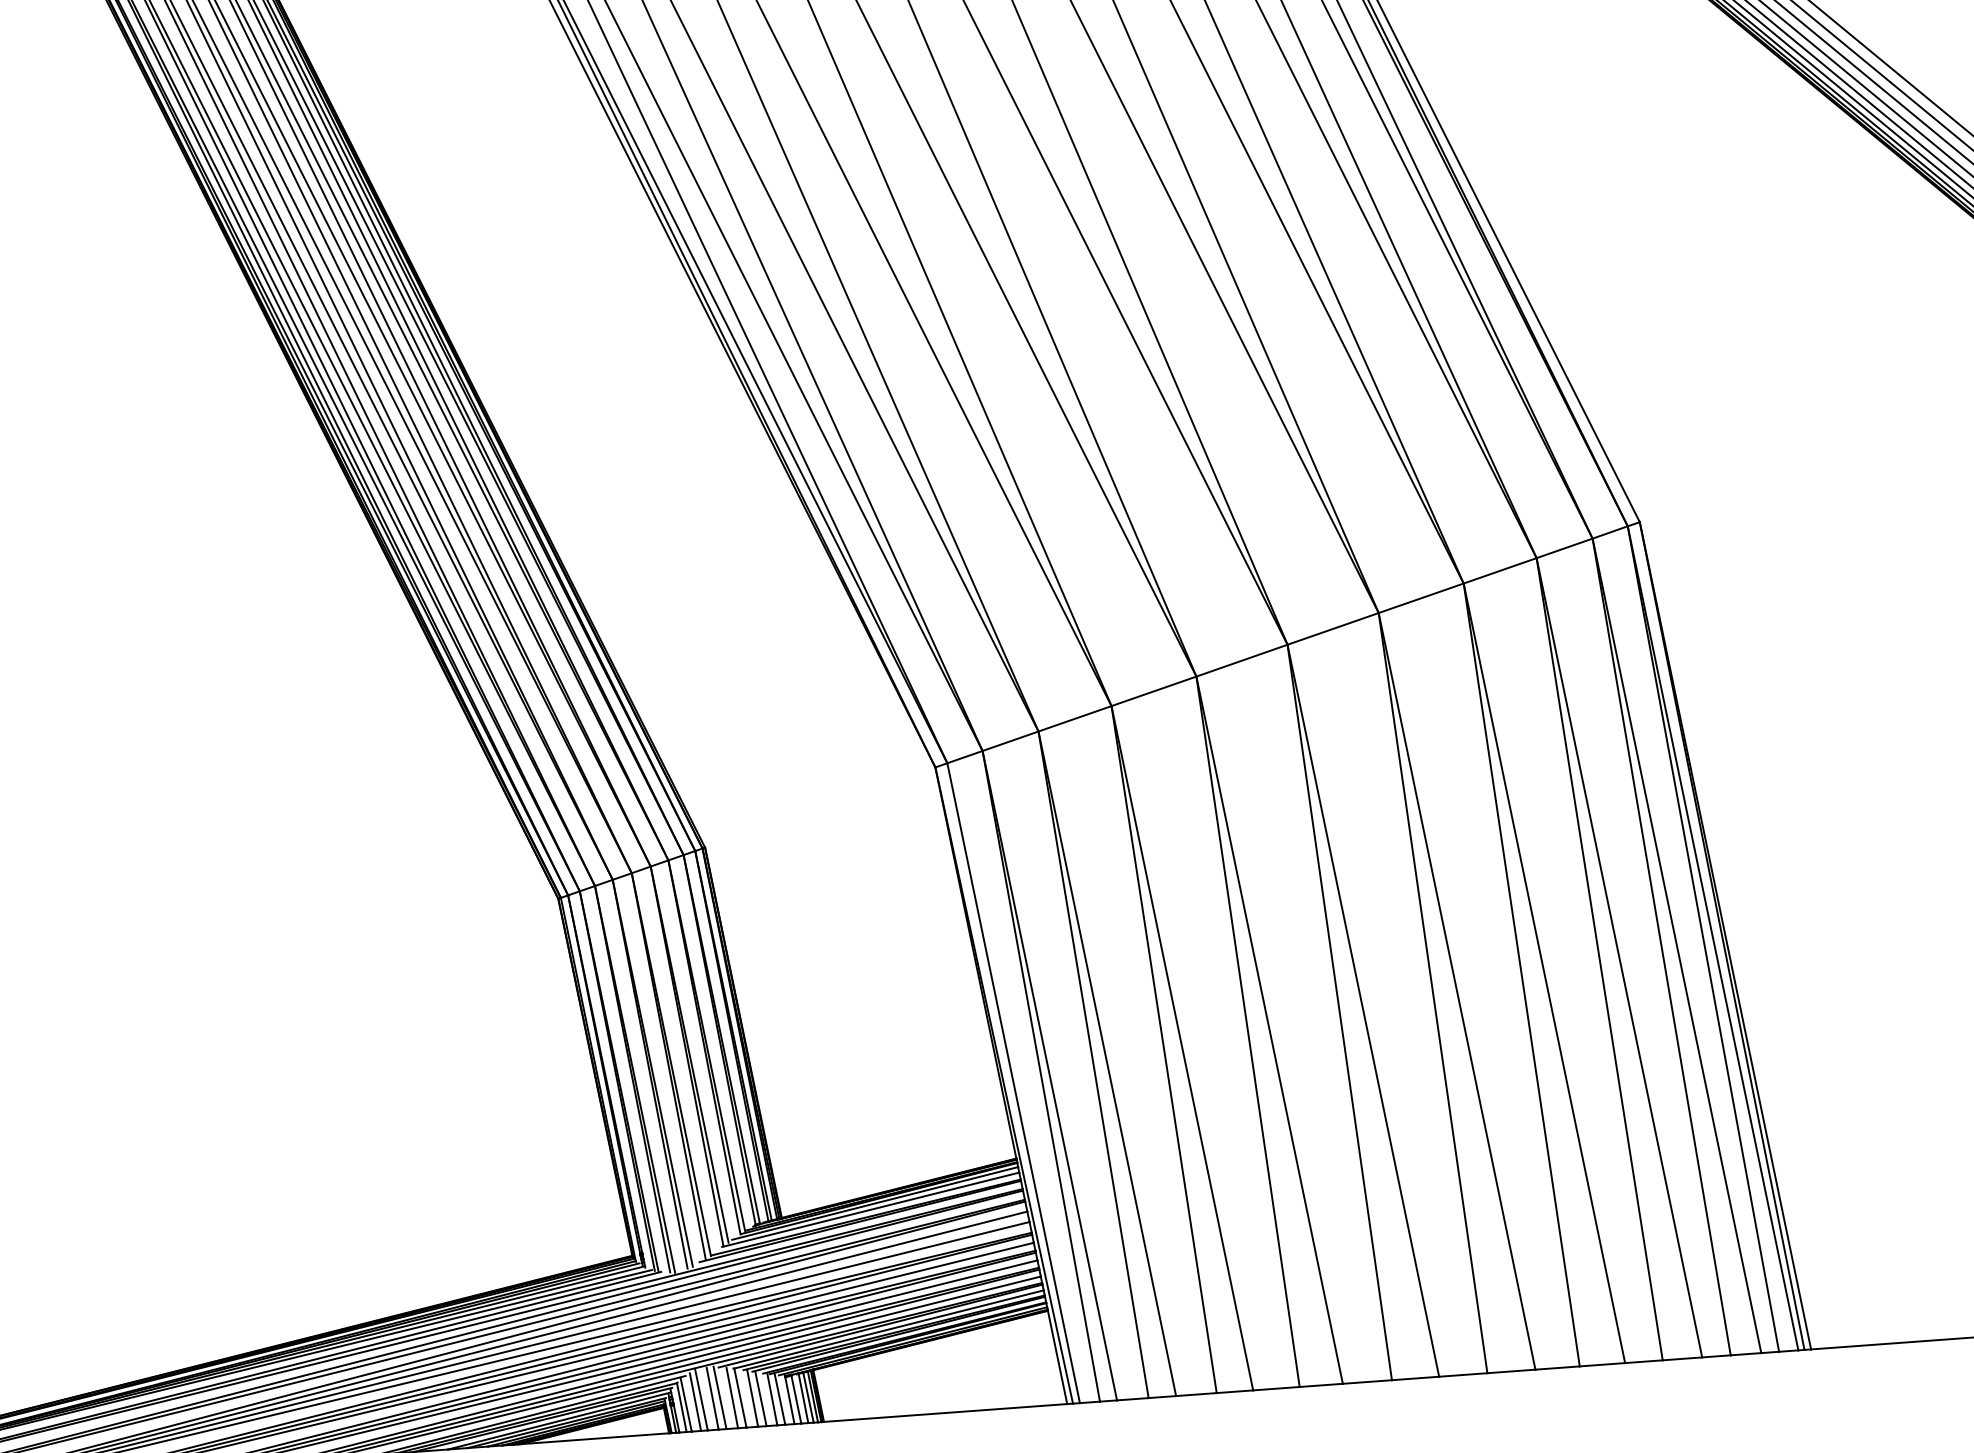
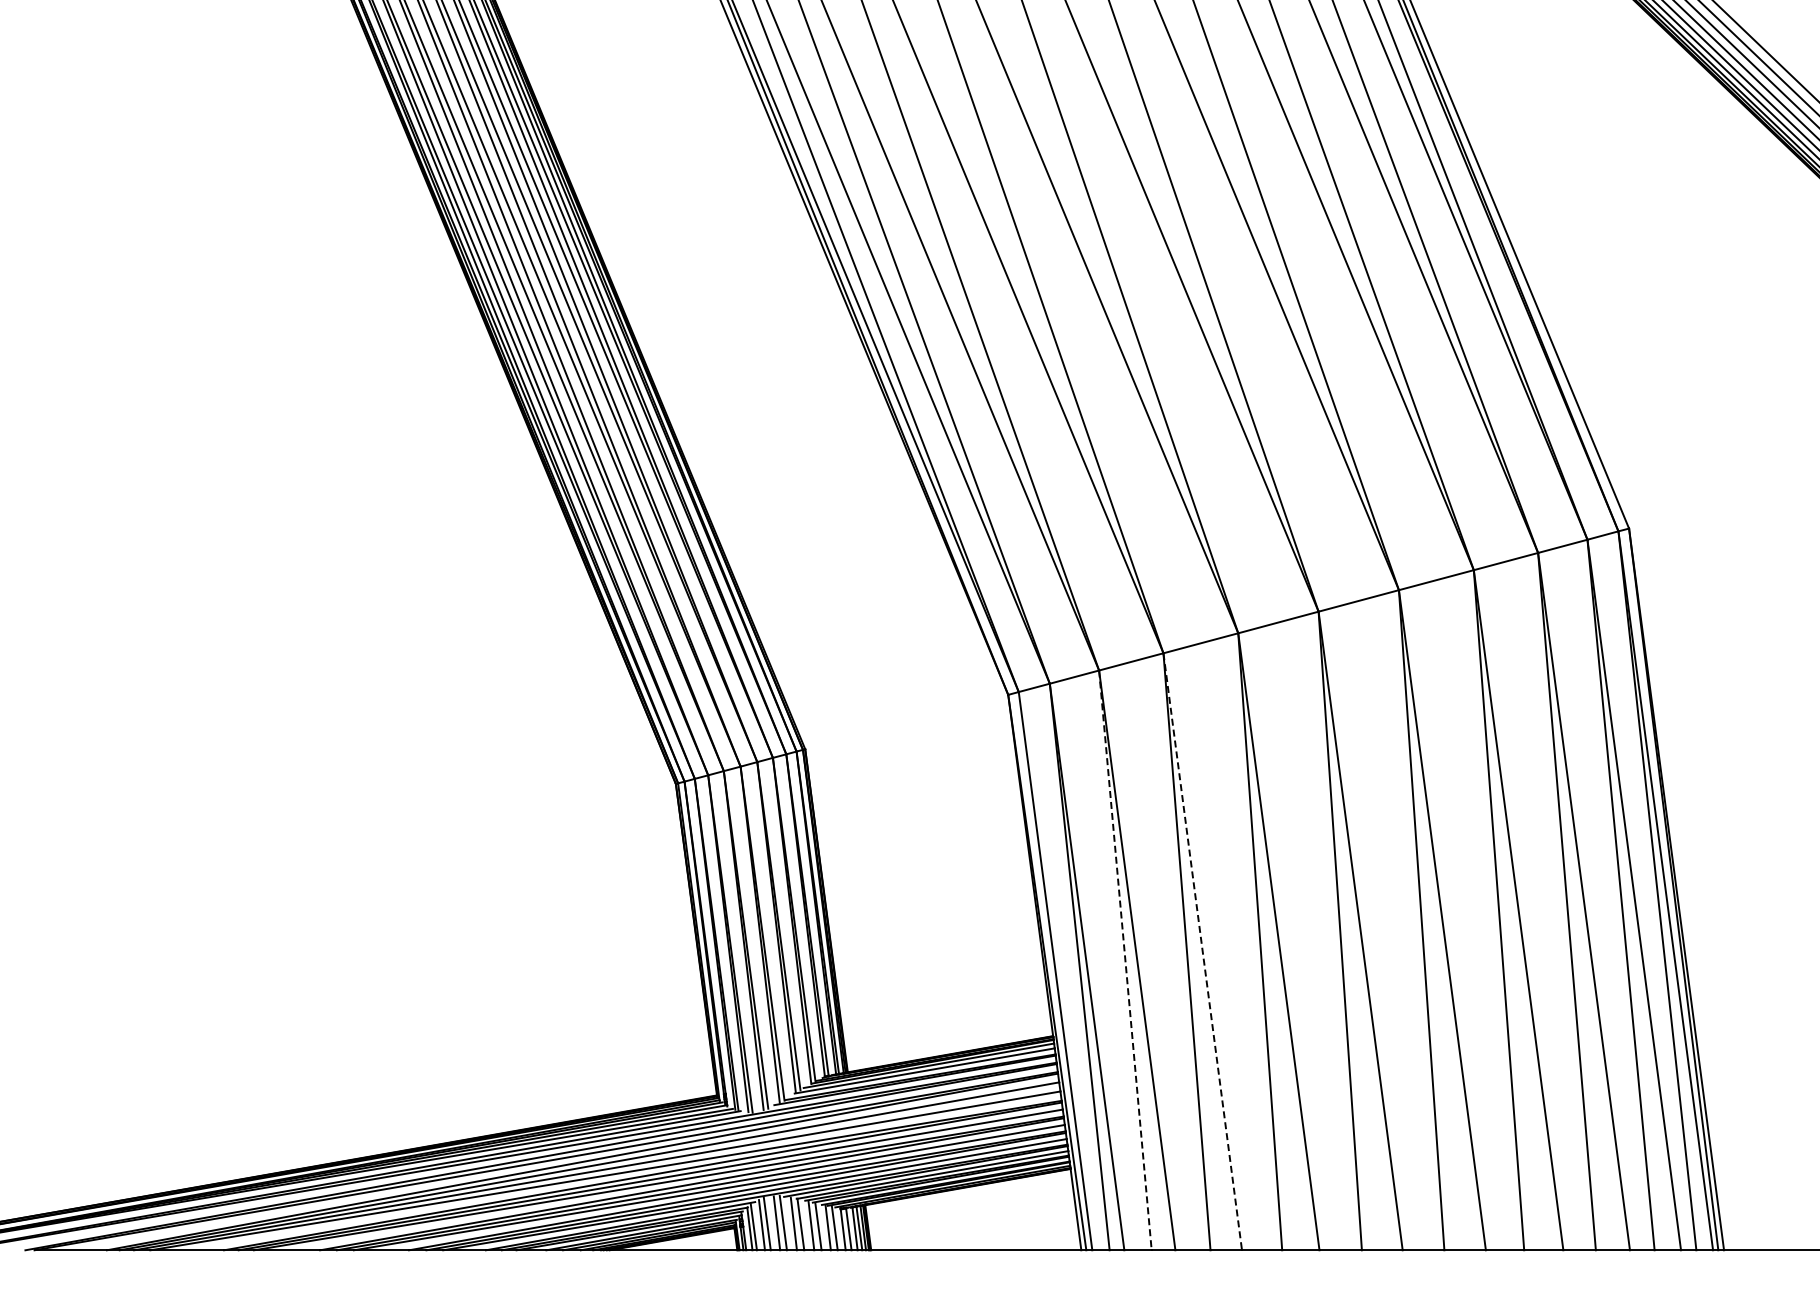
line: (1182, 1049) -> (1202, 952), solid -> dashed
line: (1093, 1064) -> (1125, 960), solid -> dashed

